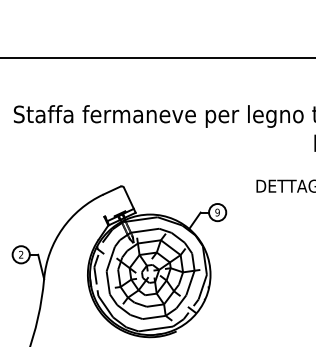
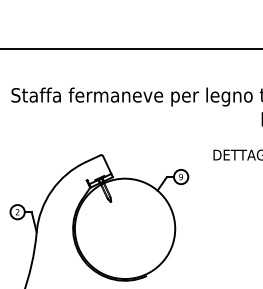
hatch: (149, 275) -> (124, 229), removed

